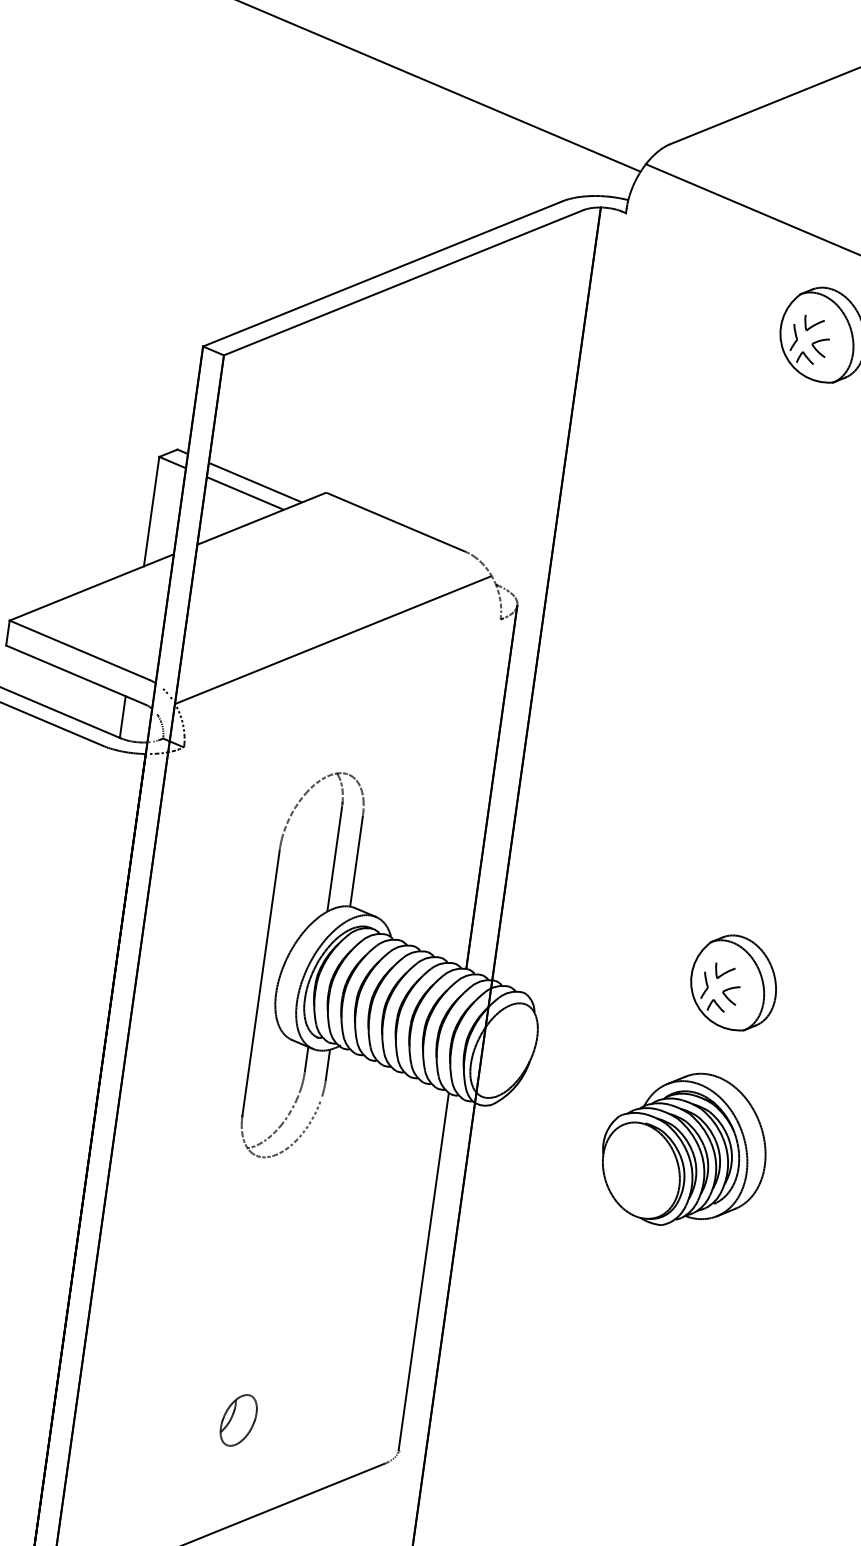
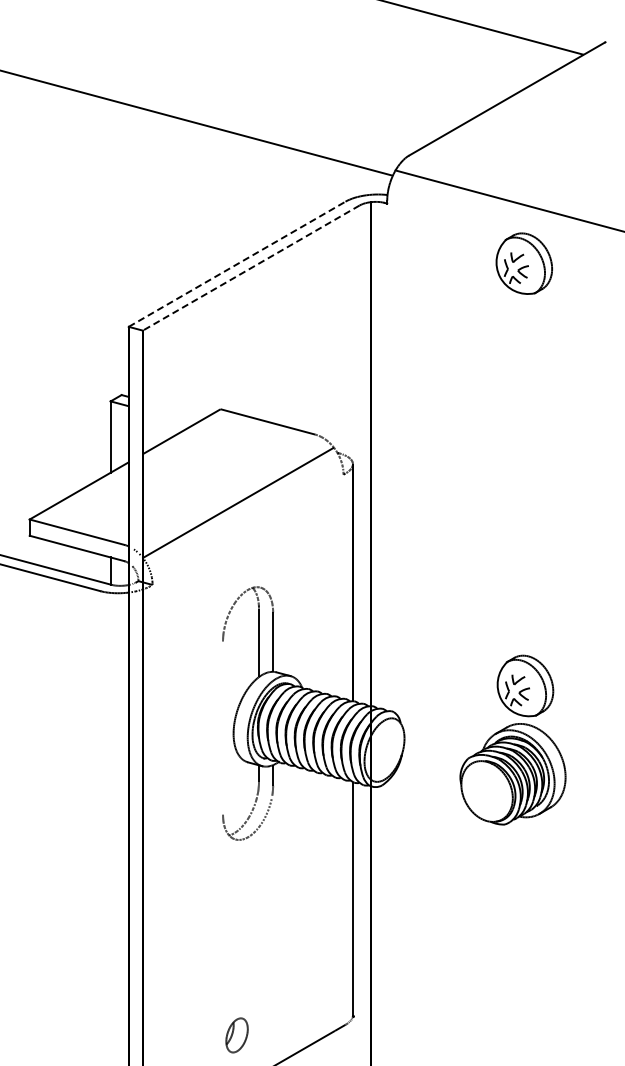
line: (383, 274) -> (237, 264), solid -> dashed
line: (402, 283) -> (250, 268), solid -> dashed
line: (255, 481) -> (174, 408), removed
line: (244, 494) -> (168, 417), removed
line: (261, 982) -> (223, 728), removed
part: (683, 1150) -> (512, 774), moved
part: (237, 1420) -> (236, 1035), moved

